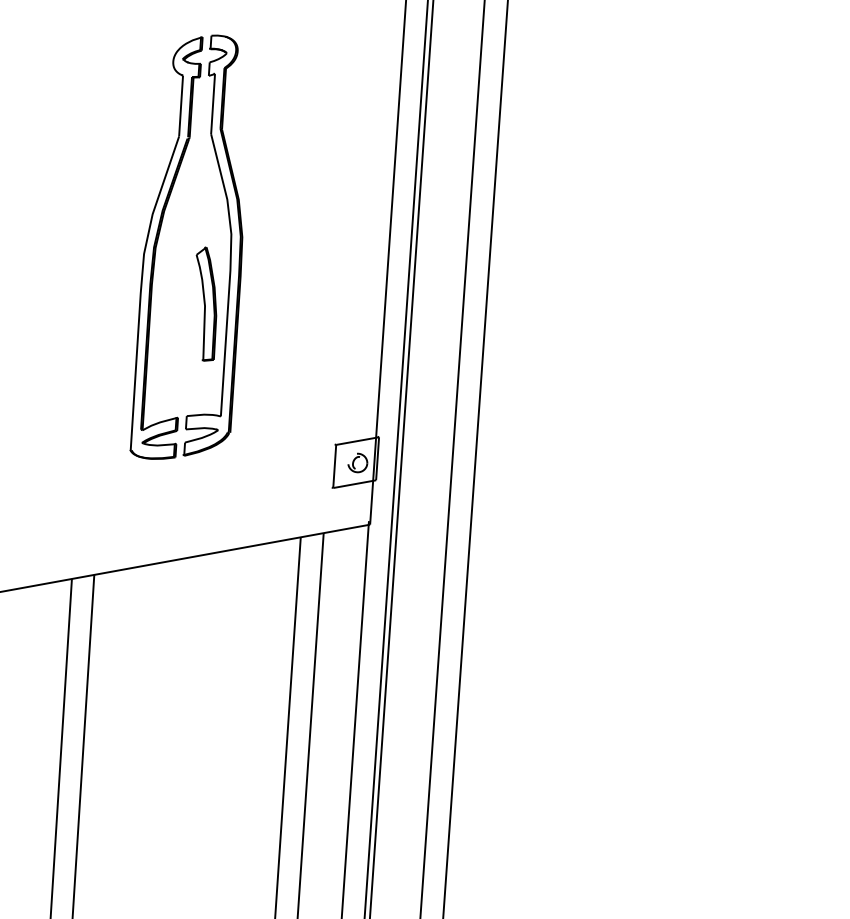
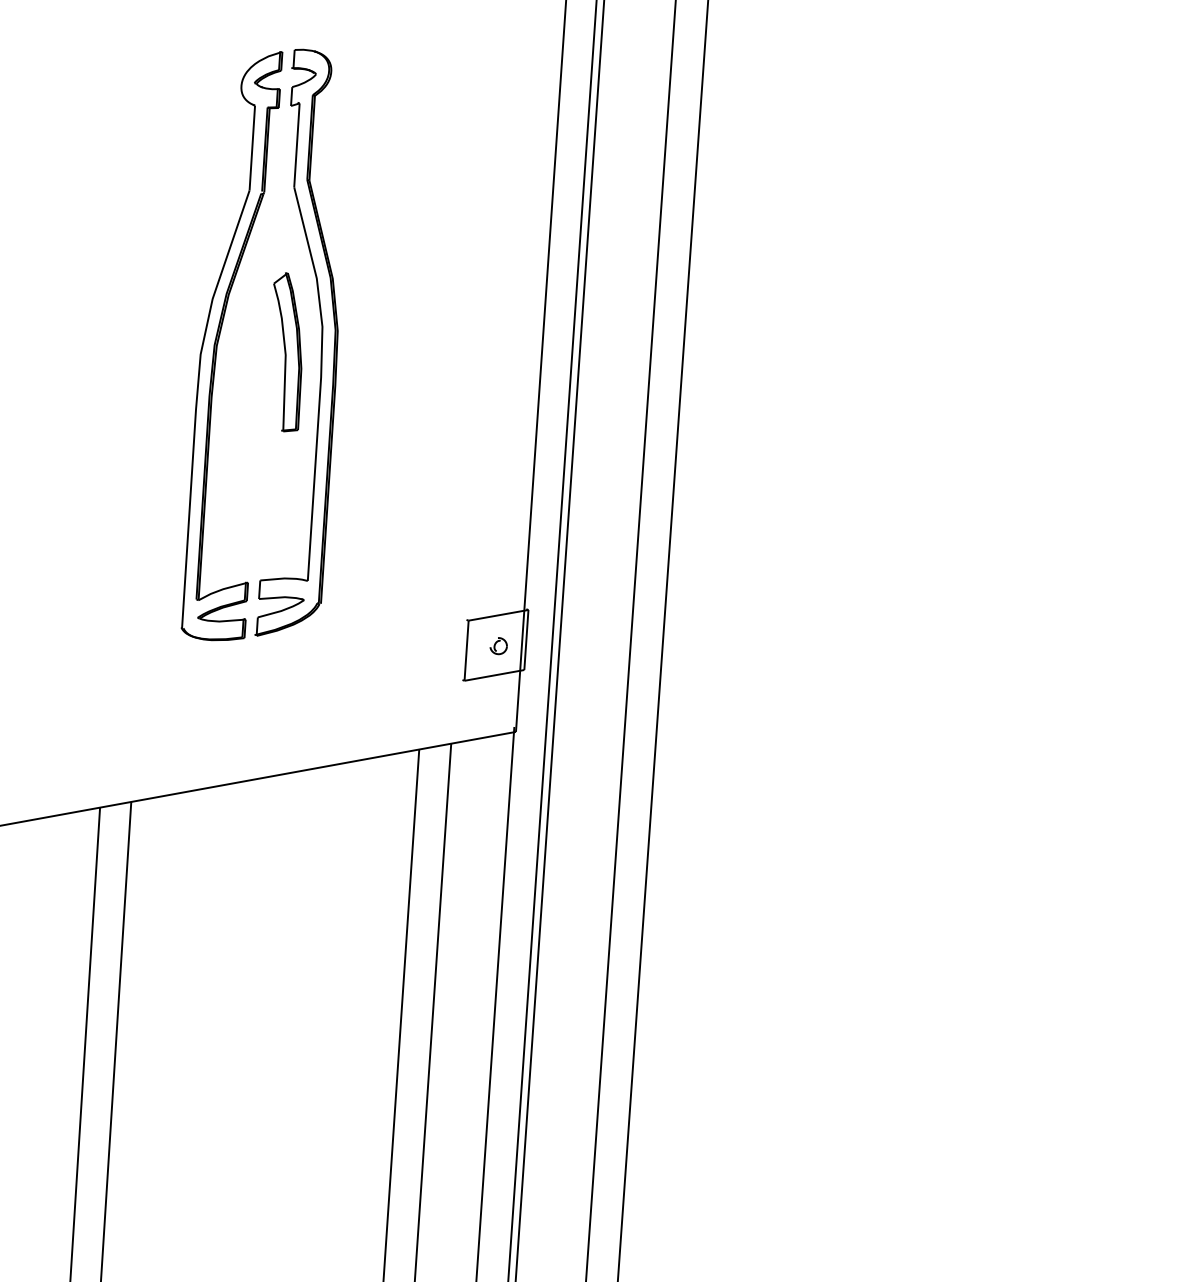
part: (206, 304) -> (287, 352), moved
part: (357, 463) -> (498, 646), size x0.62

